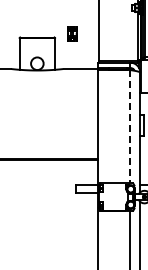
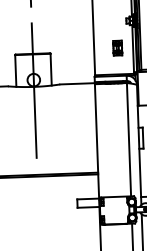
part: (72, 33) -> (117, 47), moved
line: (37, 74) -> (34, 90), added
line: (130, 126) -> (129, 139), dashed -> solid

